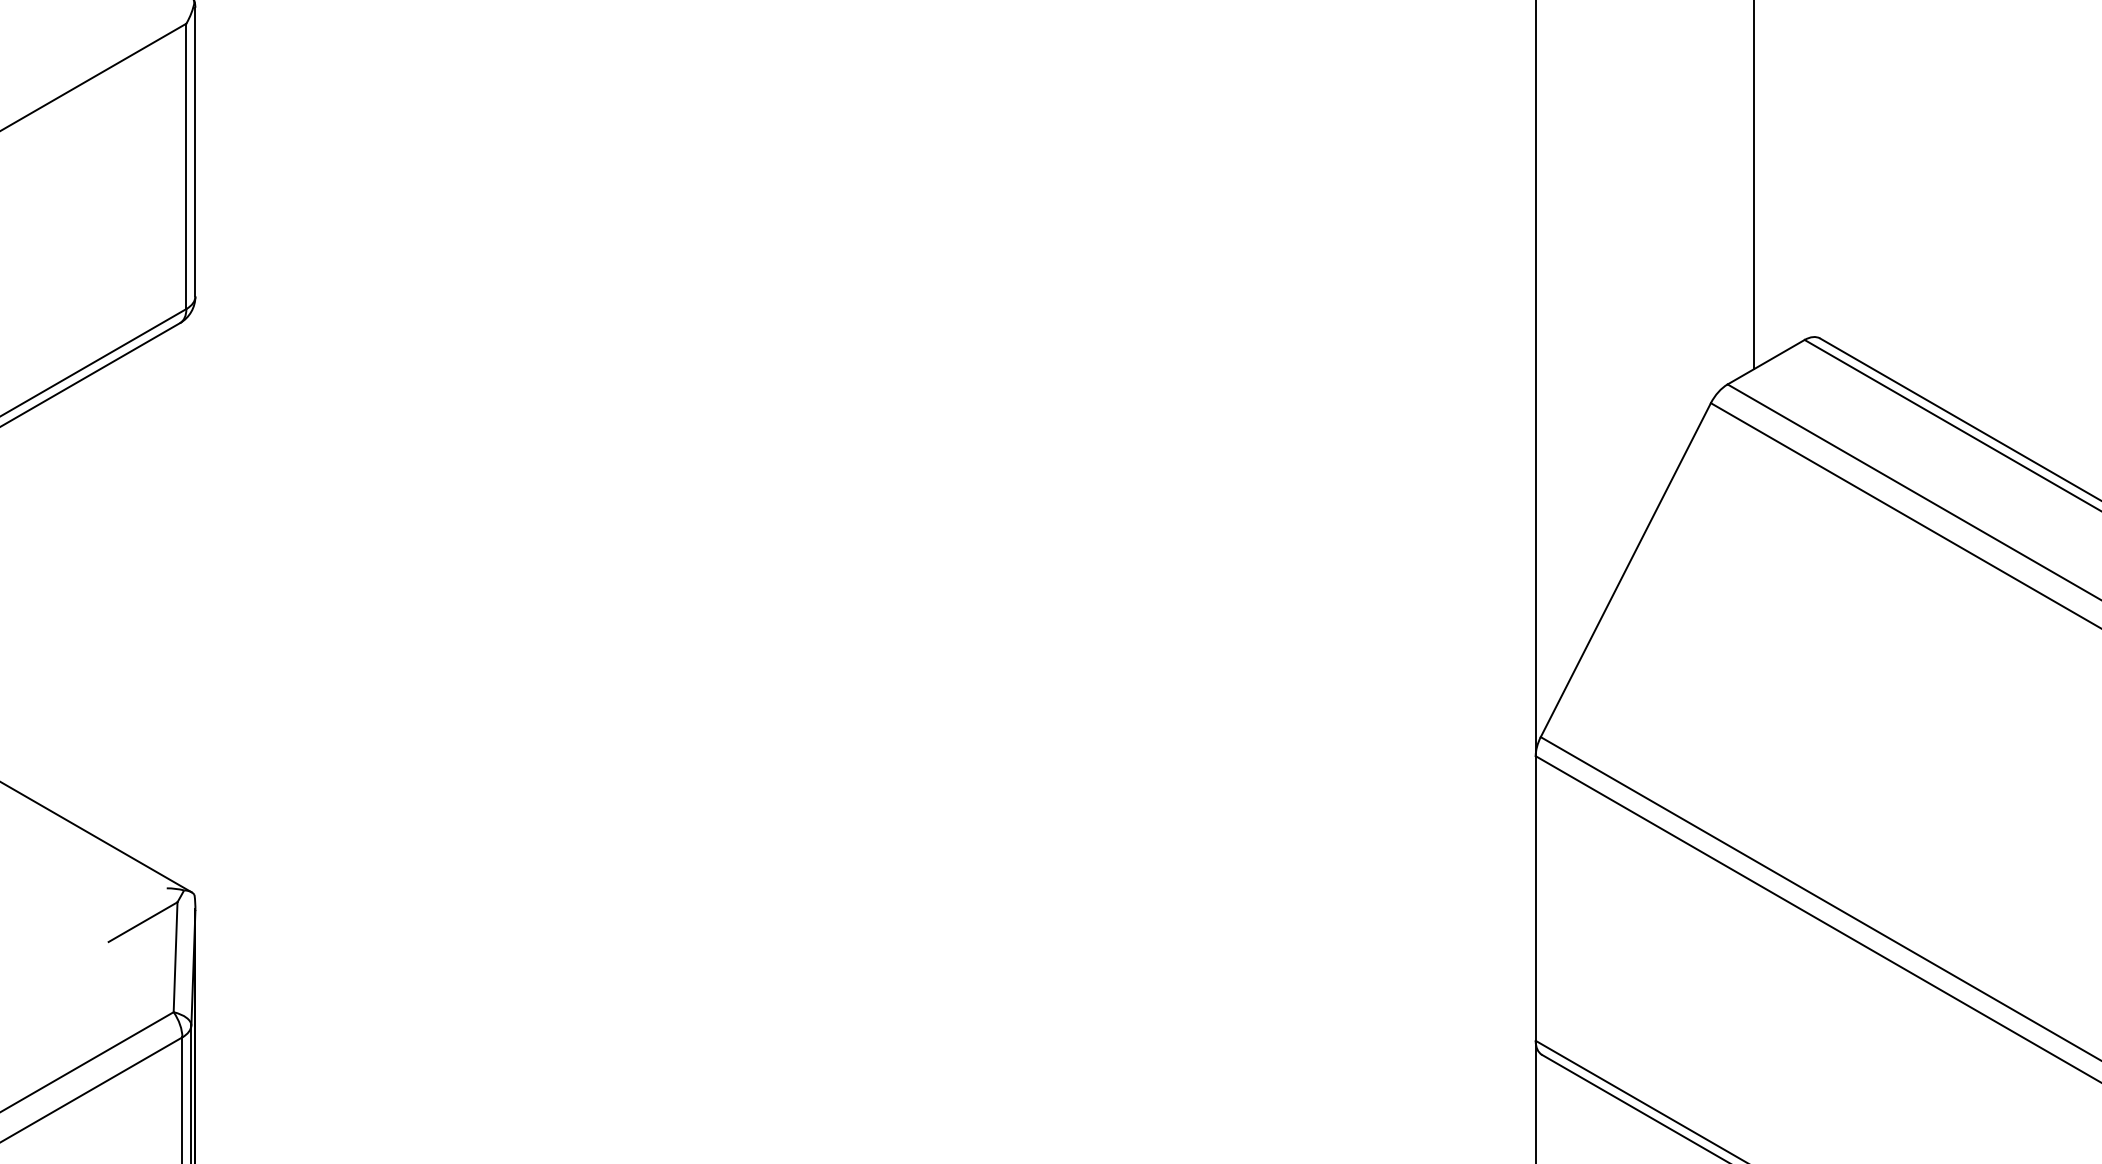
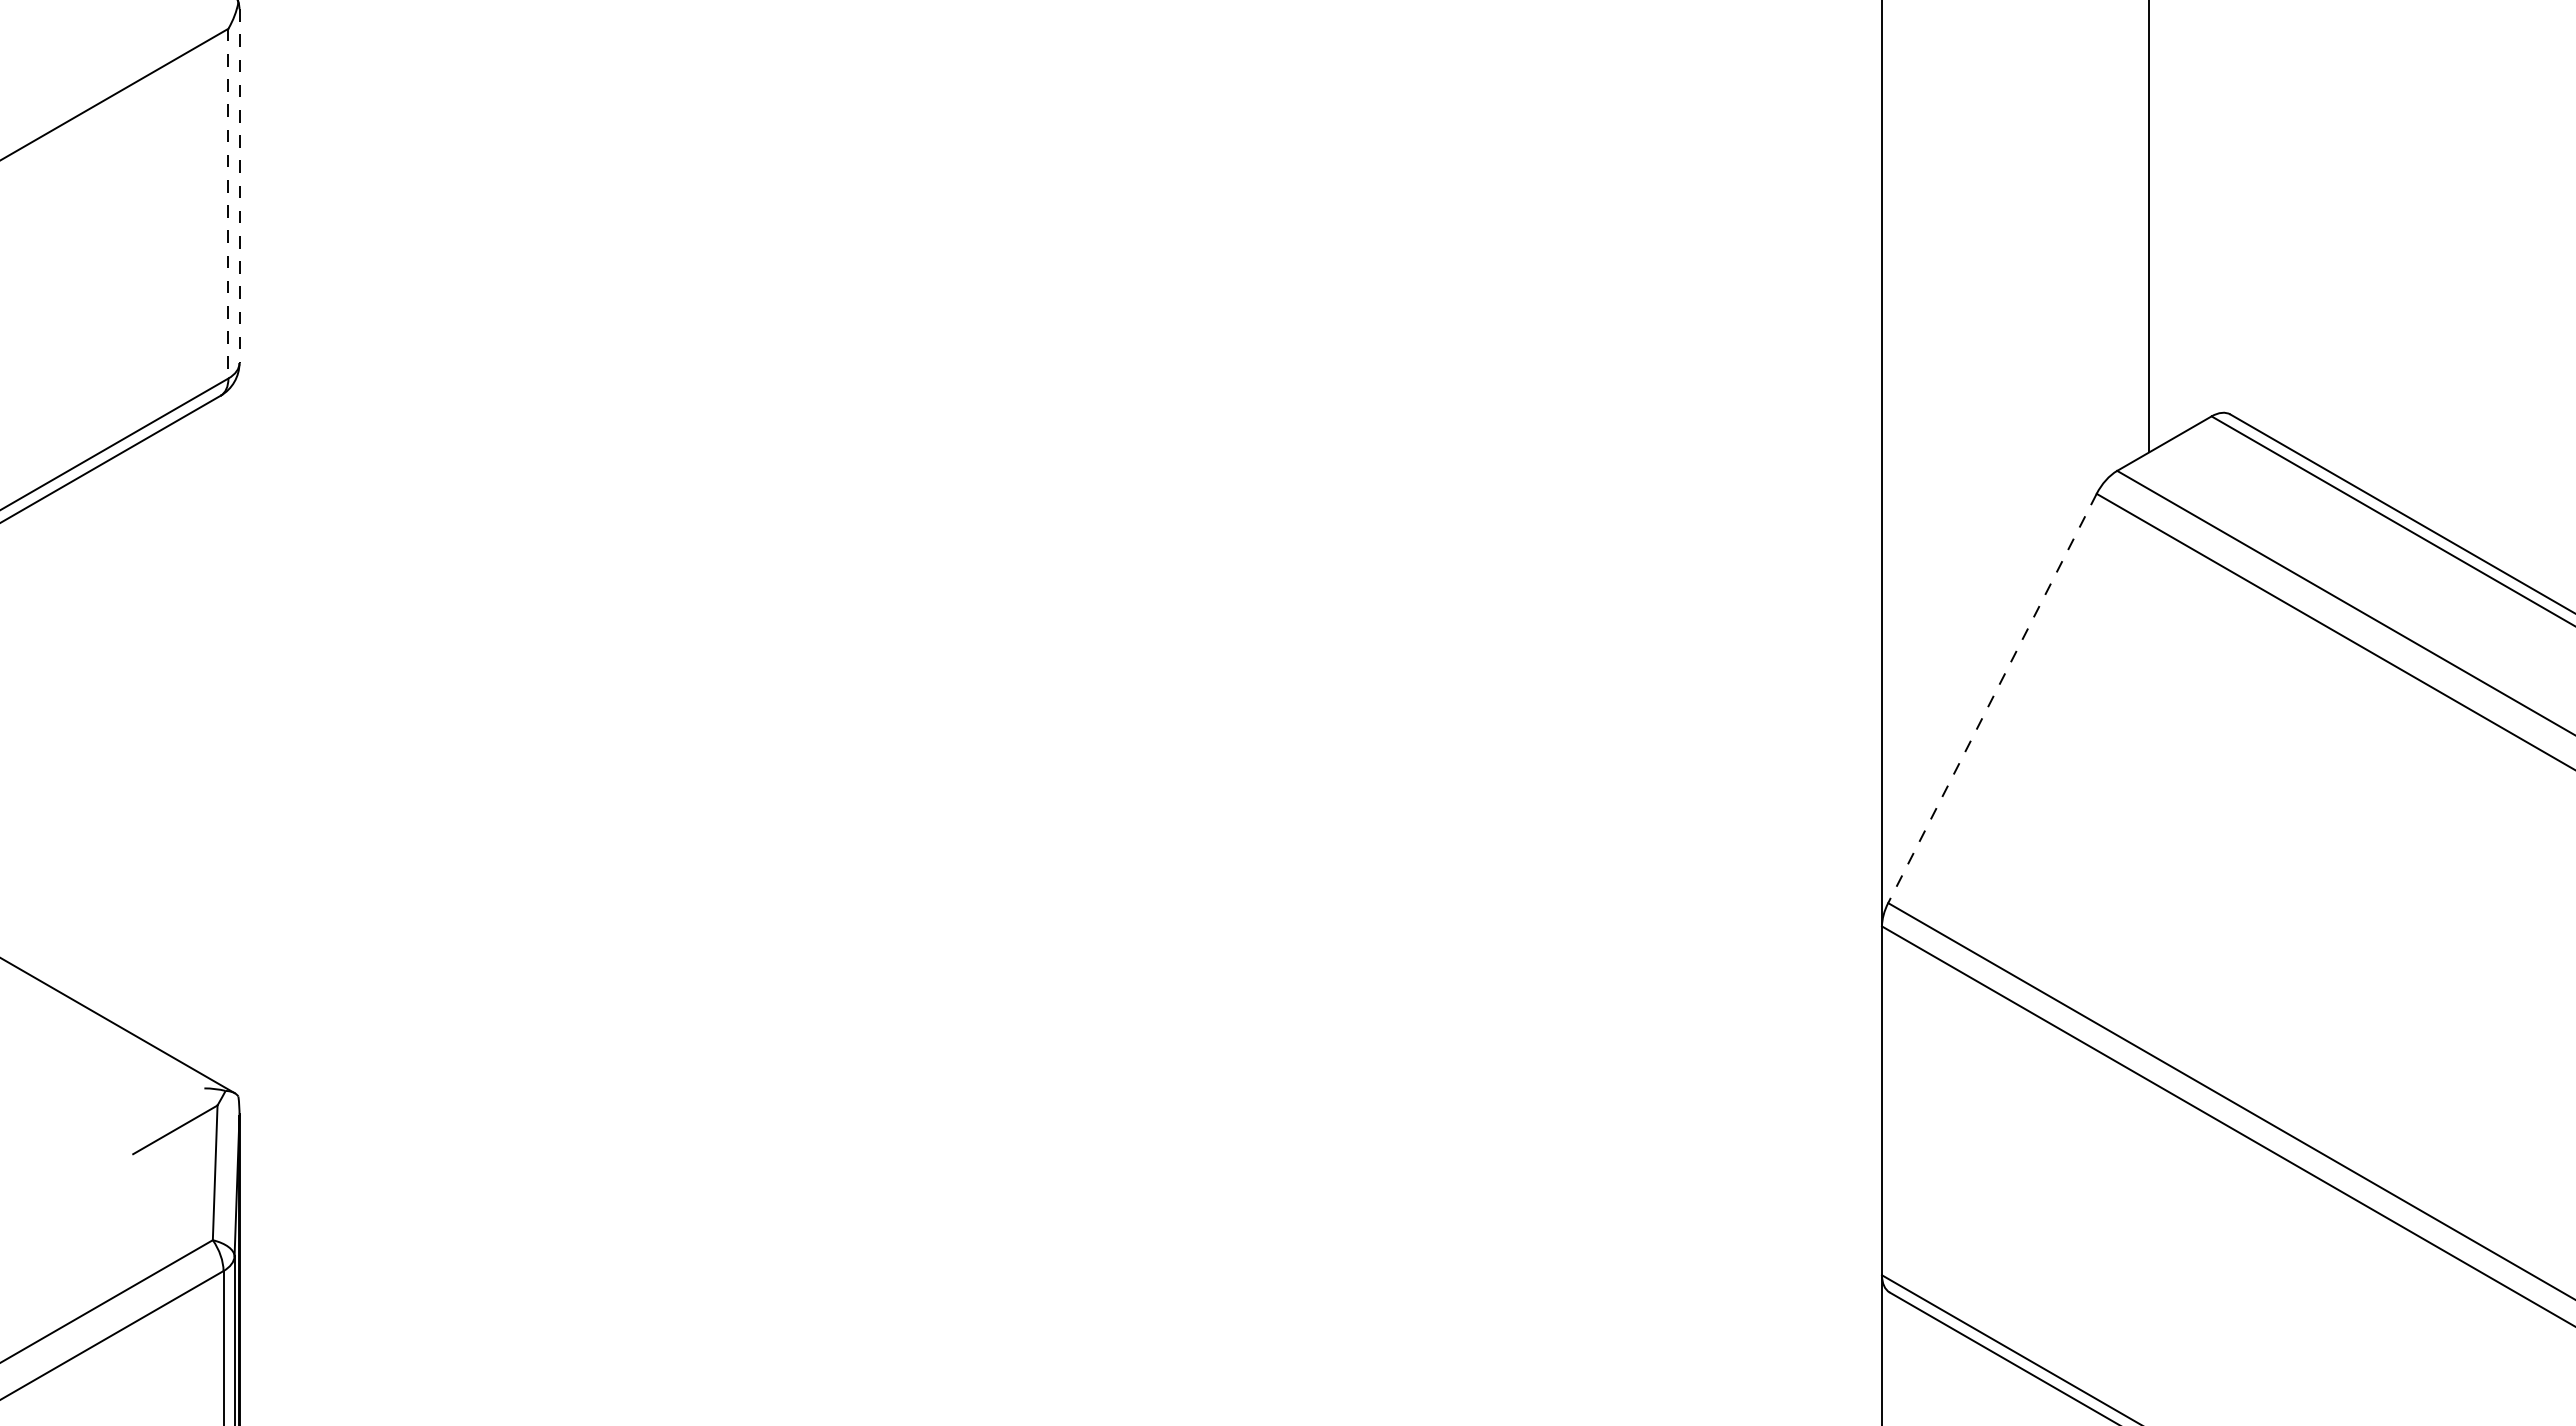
line: (195, 152) -> (239, 186), solid -> dashed
line: (186, 166) -> (228, 203), solid -> dashed
line: (1625, 570) -> (1992, 698), solid -> dashed

